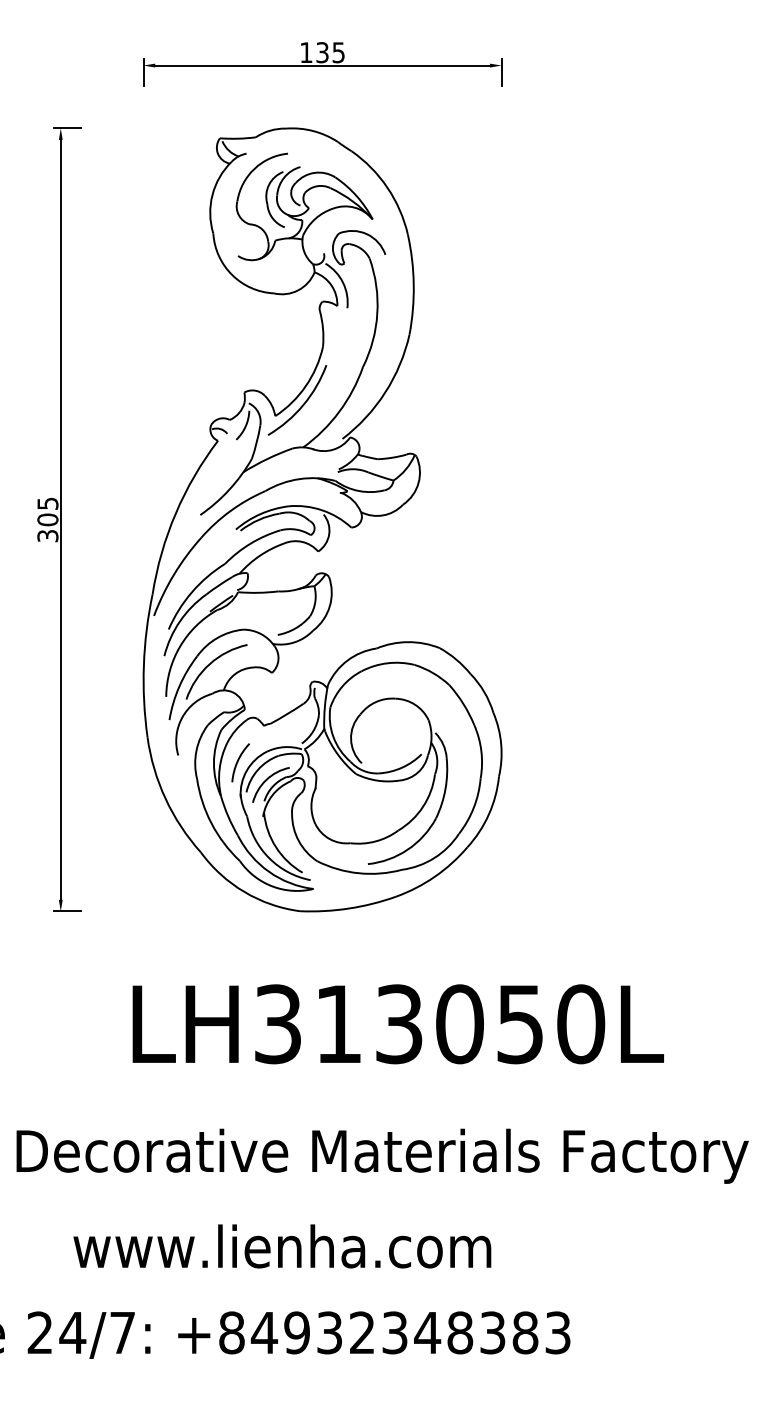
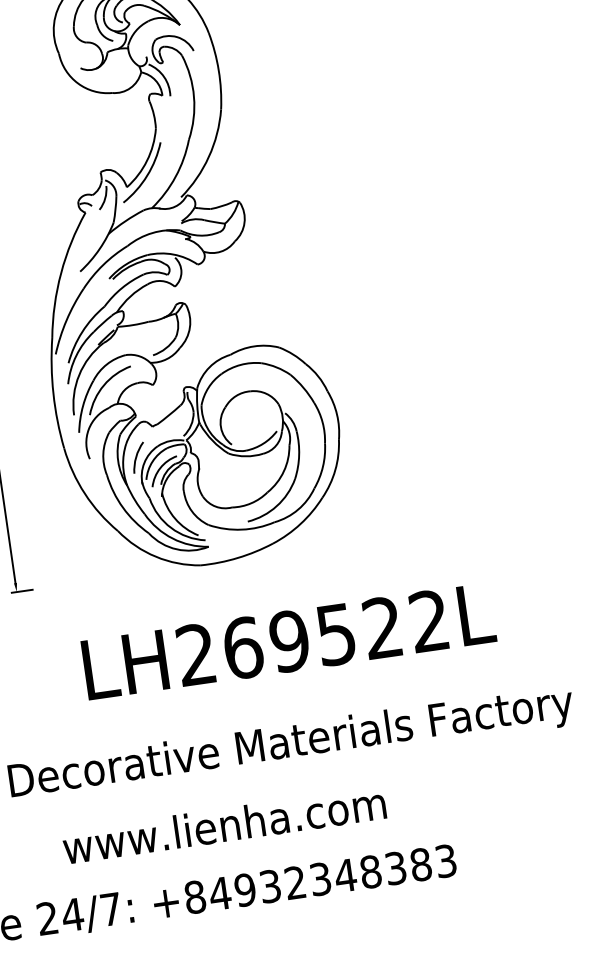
text: (430, 1024) -> (313, 638), LH313050L -> LH269522L

